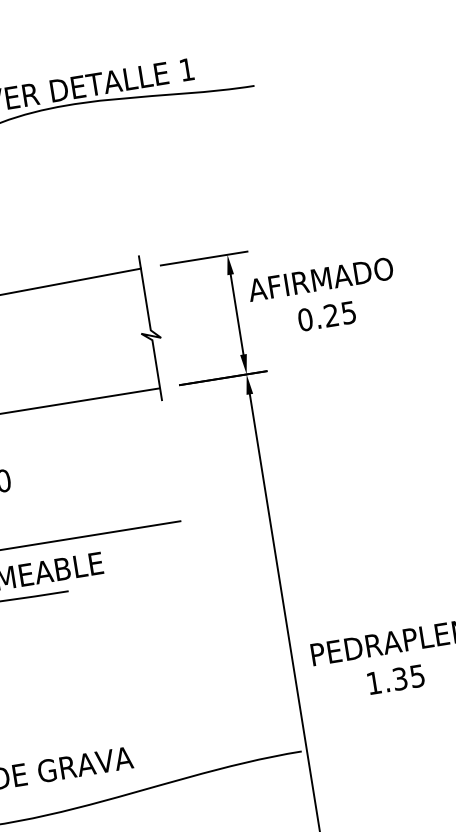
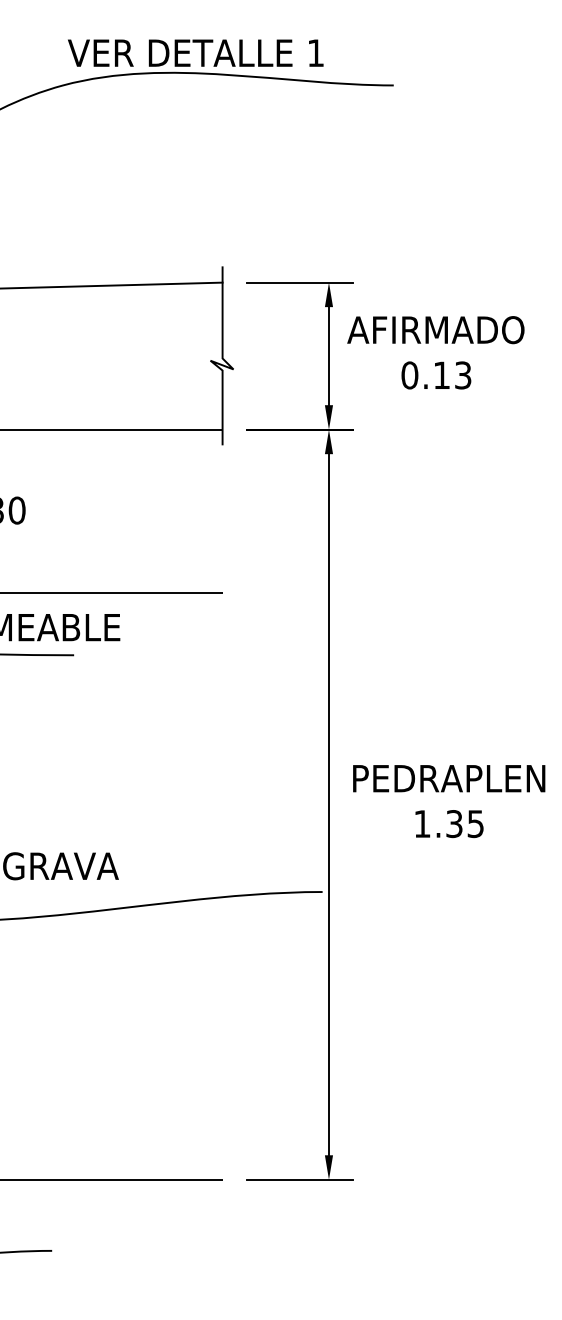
text: (340, 313) -> (452, 374), 0.25 -> 0.13

